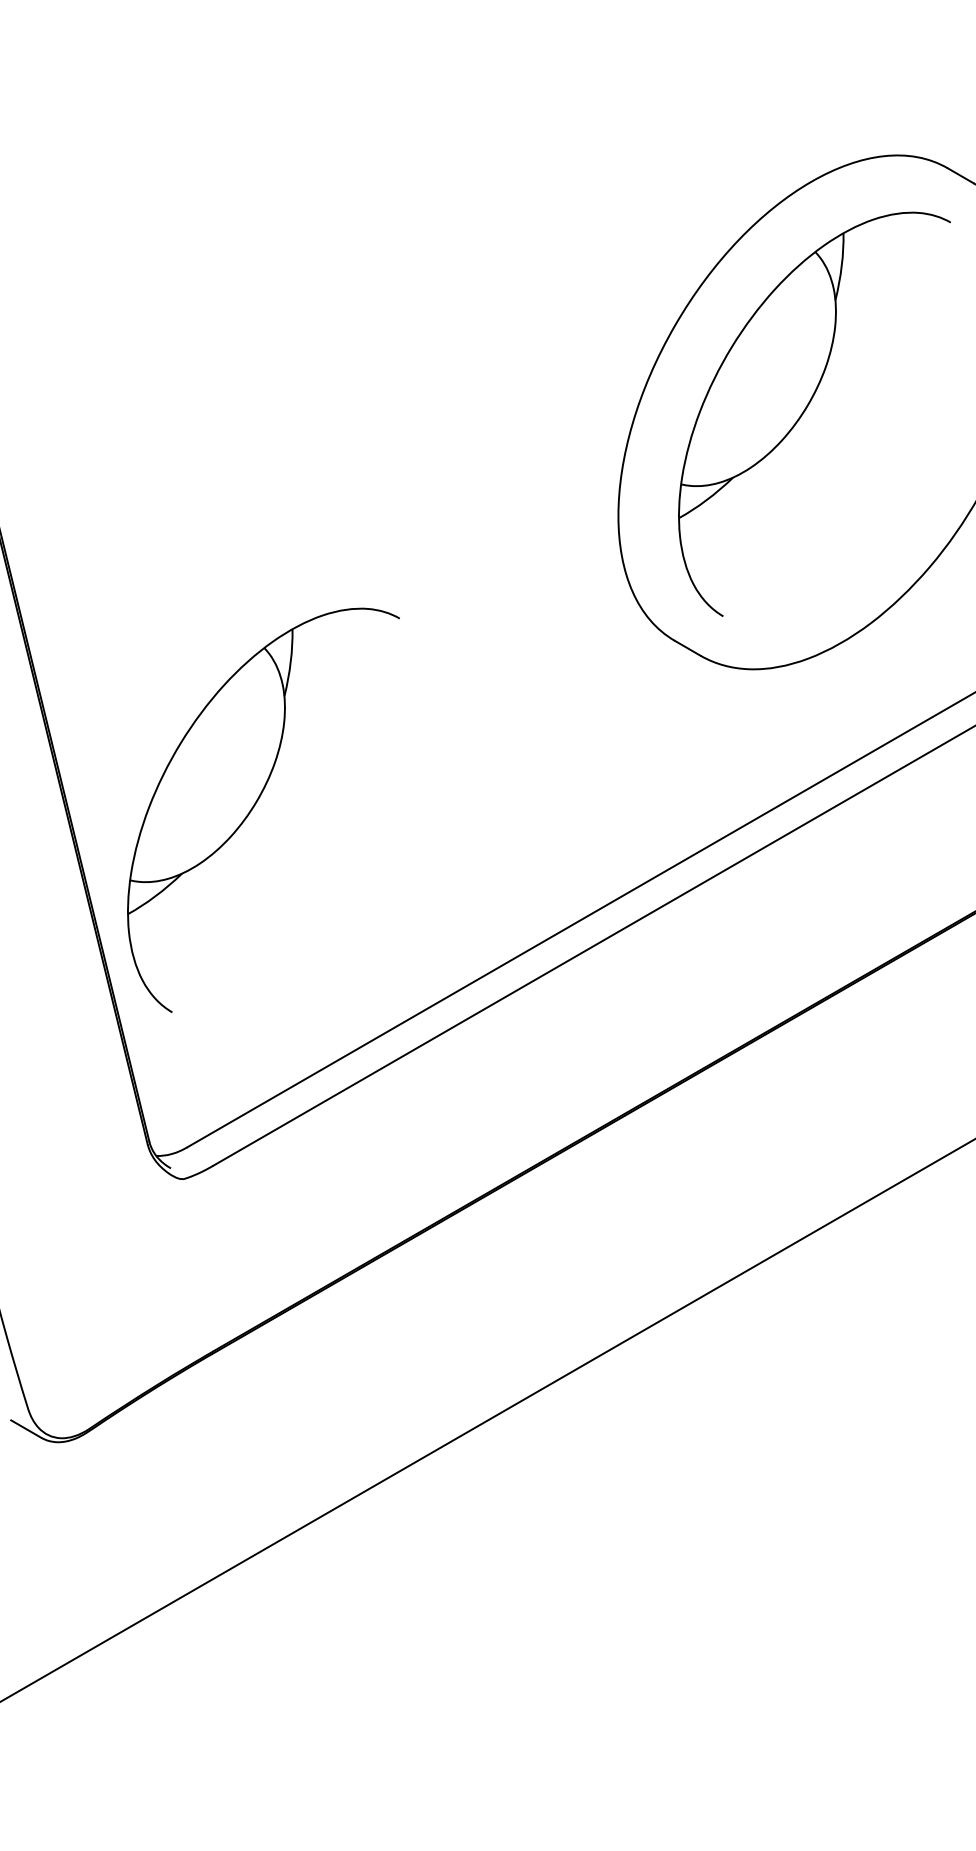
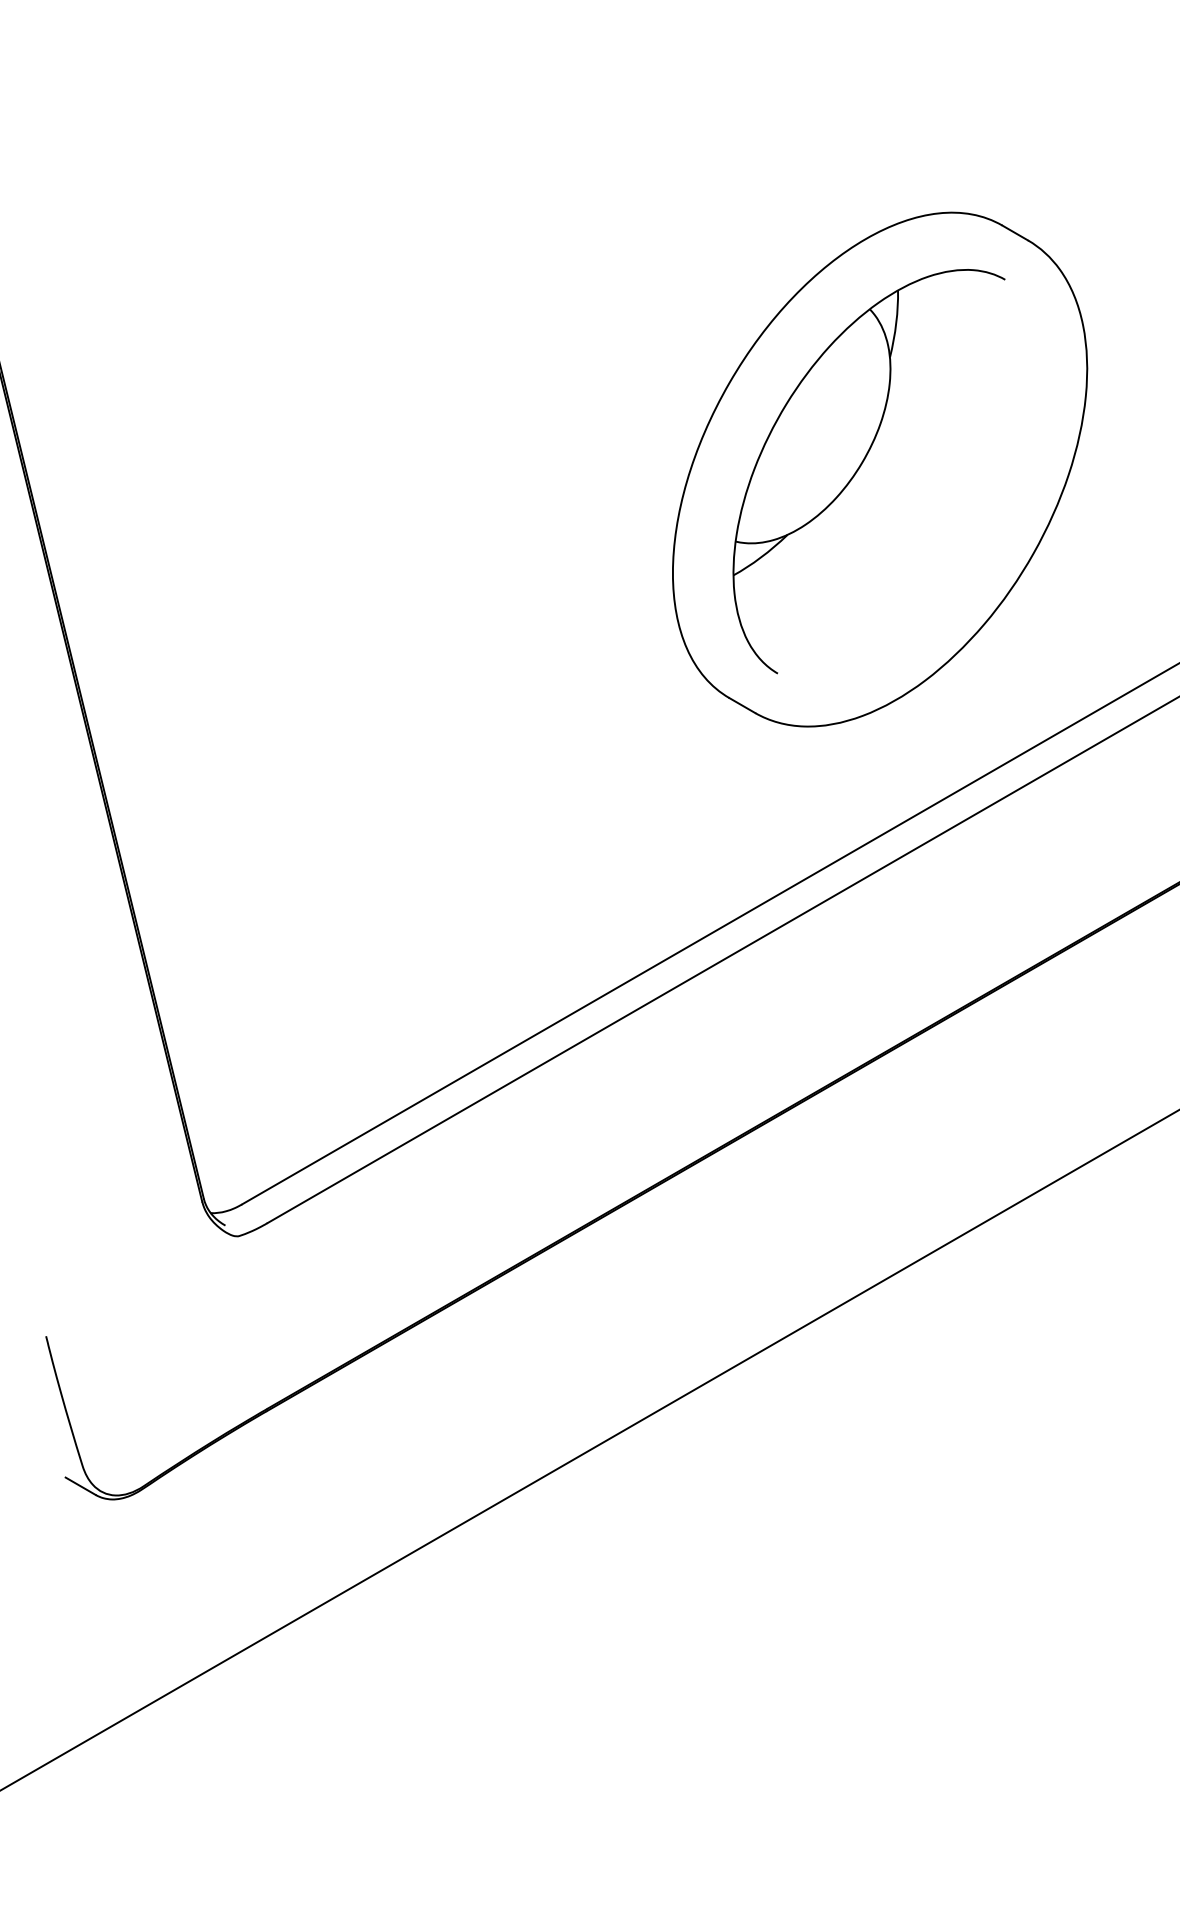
part: (255, 805) -> (310, 862), removed

